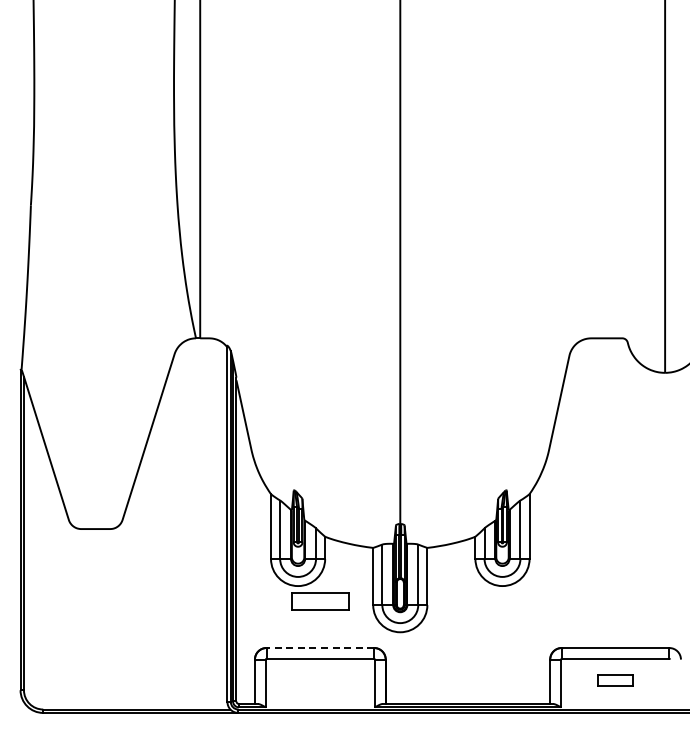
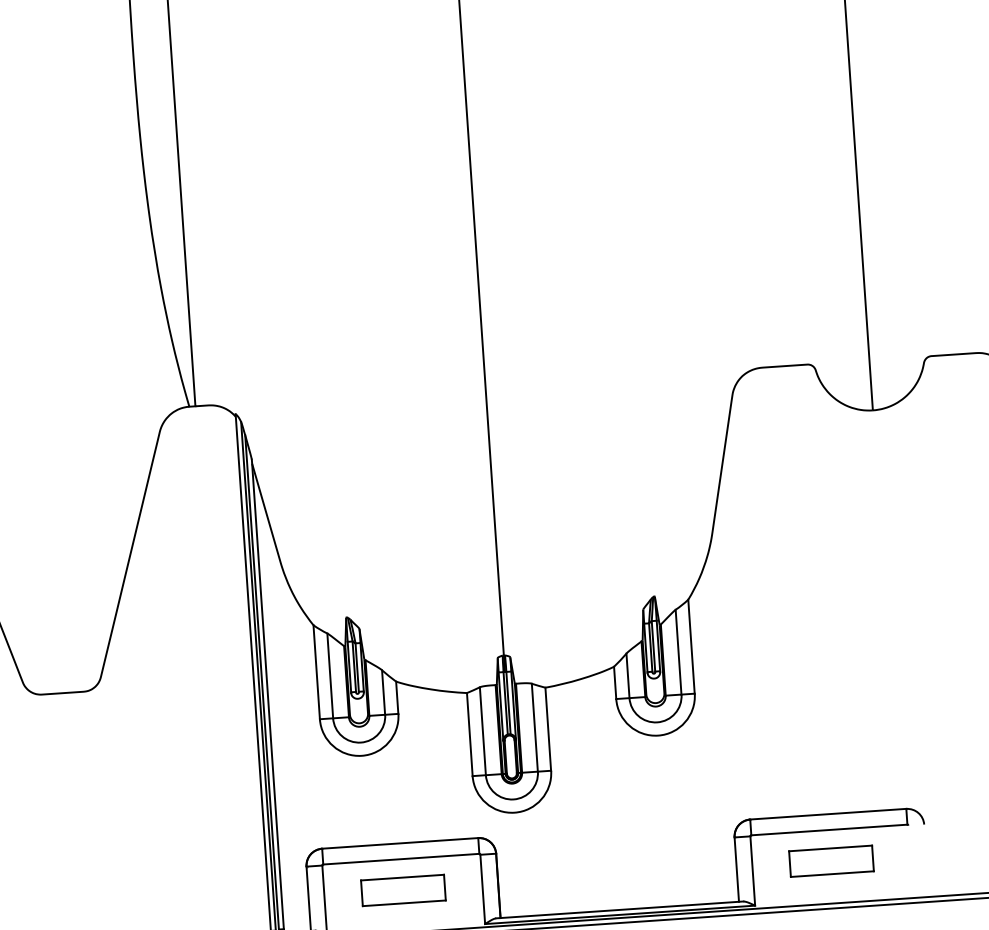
part: (320, 601) -> (403, 890), moved
line: (320, 647) -> (400, 842), dashed -> solid
part: (615, 680) -> (831, 861), size x1.67

